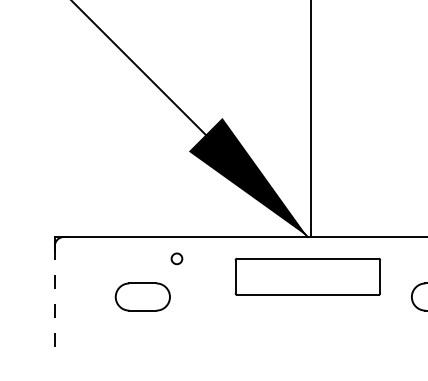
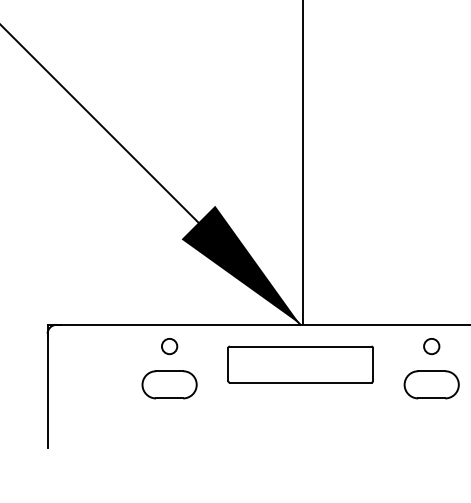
circle: (176, 258) -> (169, 346), size x1.43
part: (142, 296) -> (169, 384), moved
line: (54, 303) -> (47, 391), dashed -> solid

